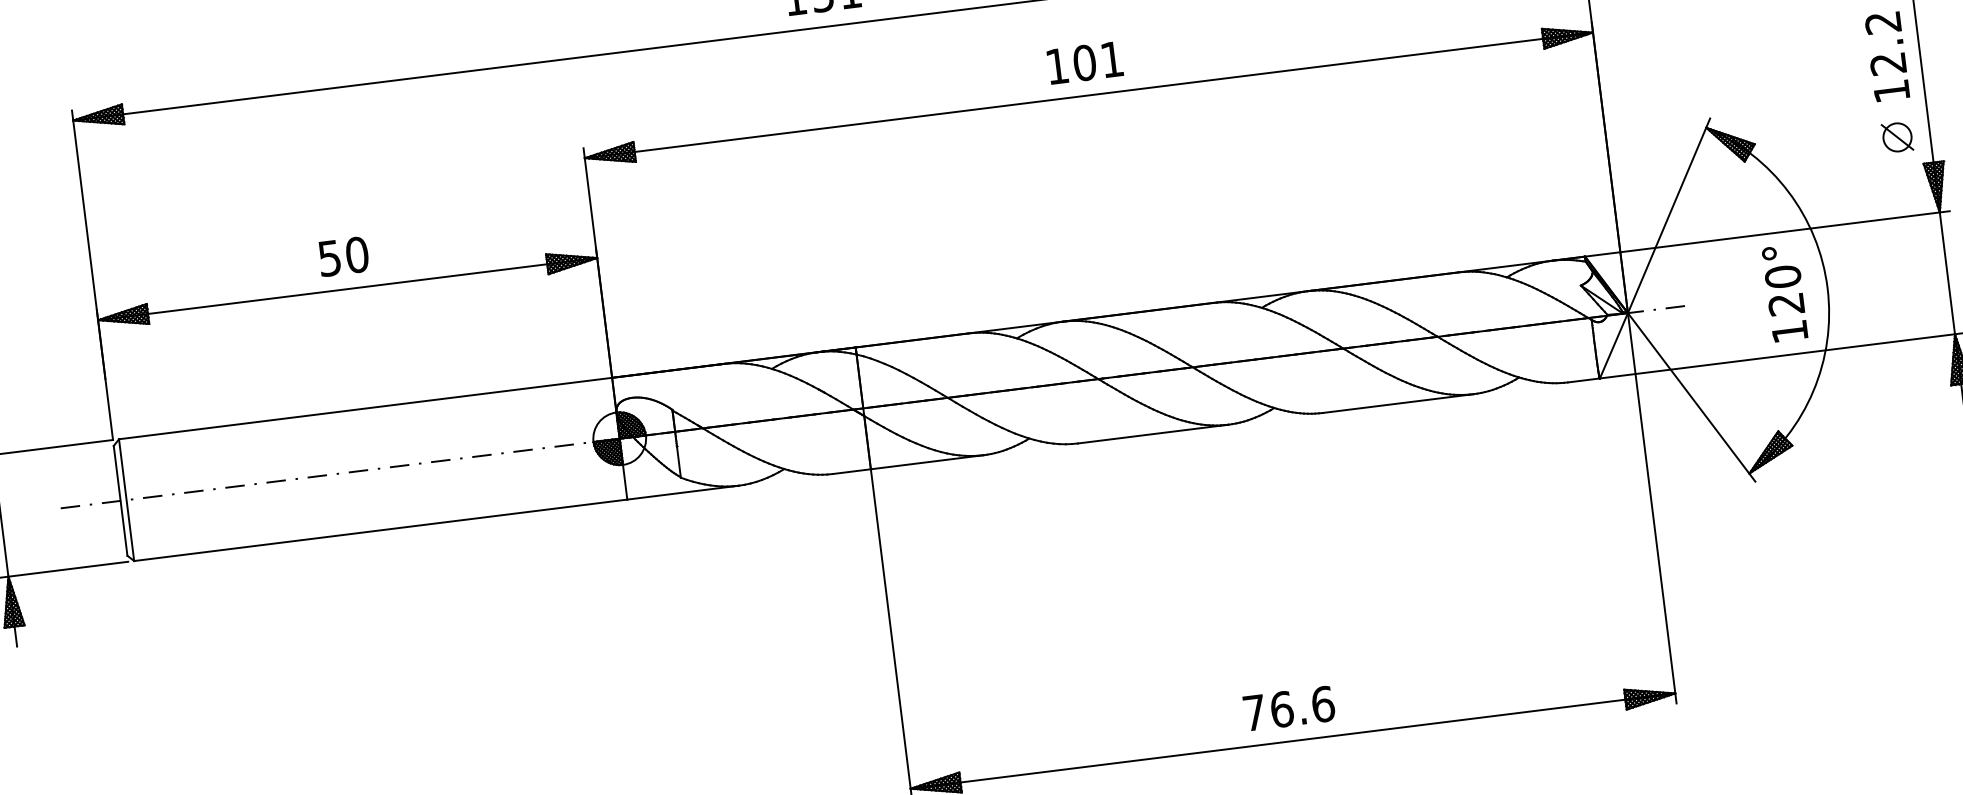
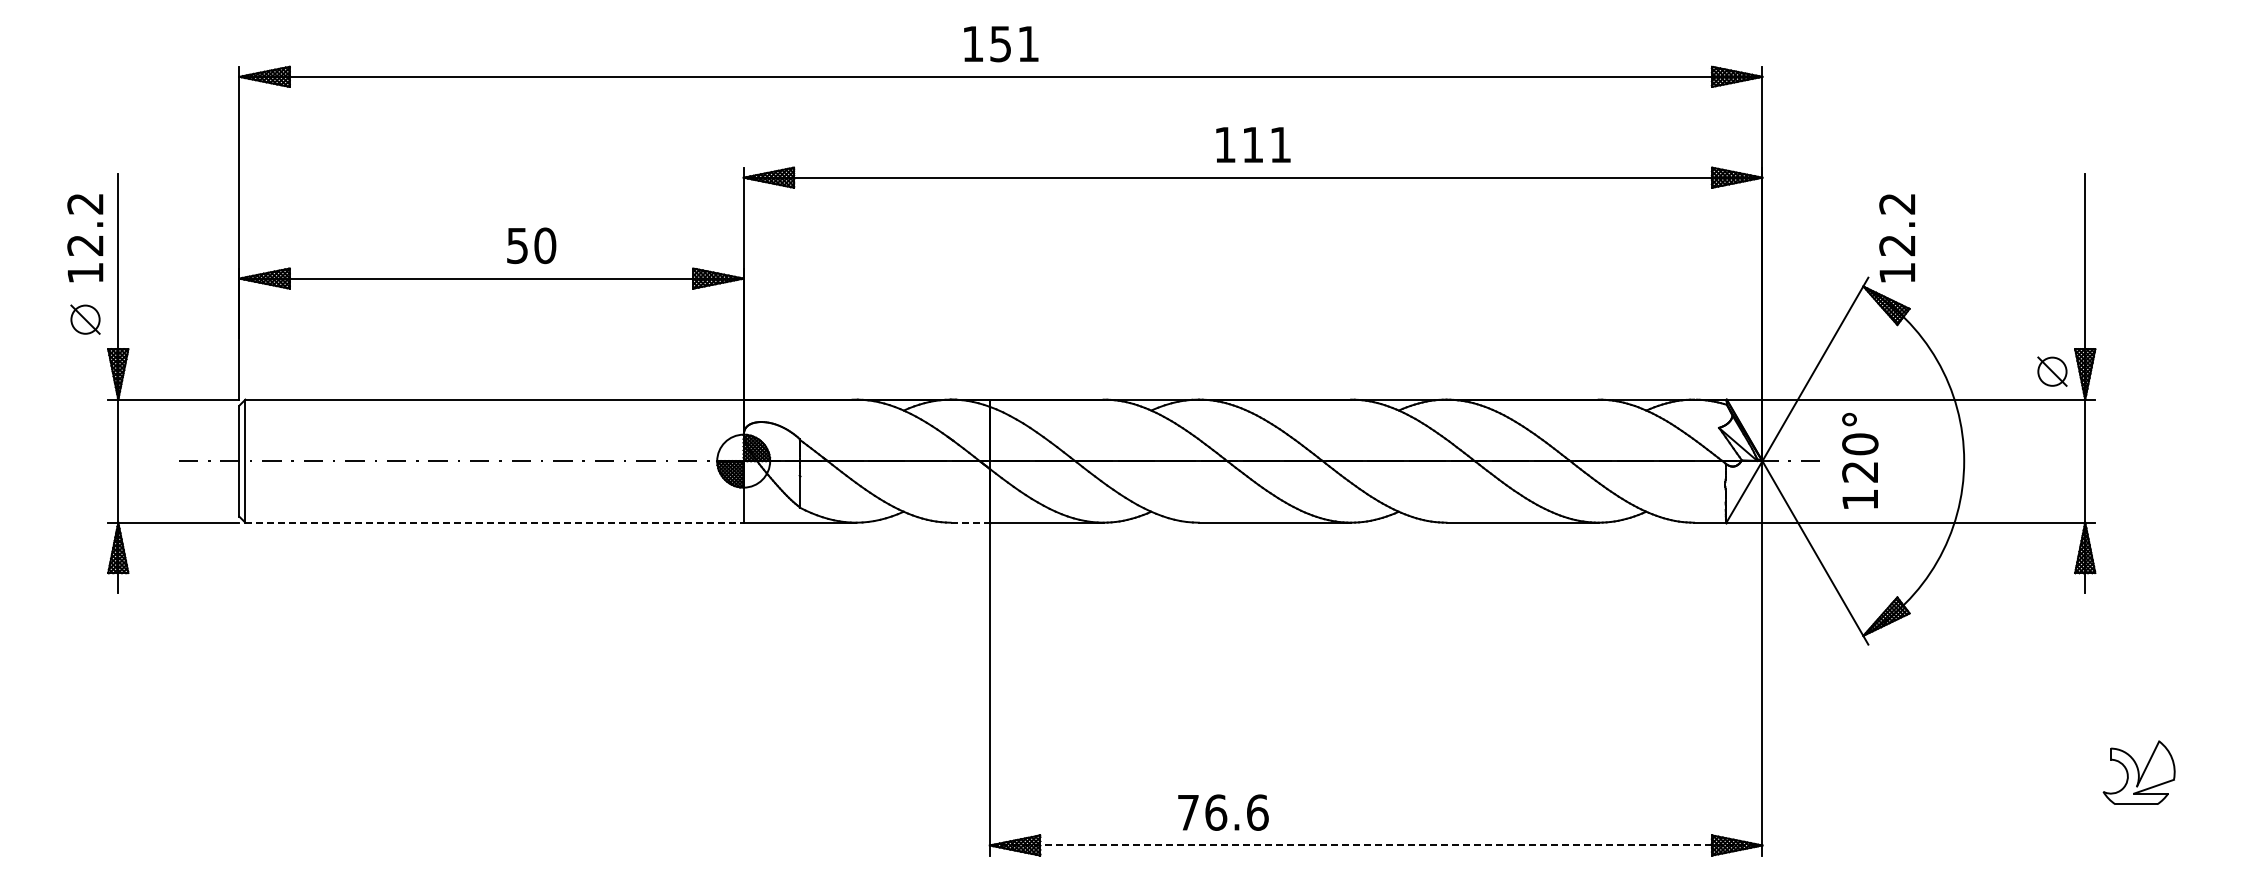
text: (1887, 57) -> (1897, 238), moved
text: (1084, 62) -> (1252, 144), 101 -> 111
part: (1897, 137) -> (2052, 371), moved
text: (343, 256) -> (531, 245), moved
text: (1785, 292) -> (1860, 460), moved
line: (852, 471) -> (971, 522), solid -> dashed
line: (381, 530) -> (495, 522), solid -> dashed
text: (1289, 708) -> (1223, 812), moved
line: (1293, 741) -> (1376, 845), solid -> dashed

